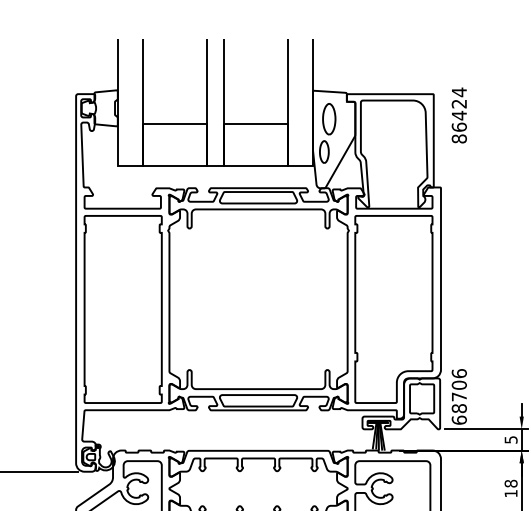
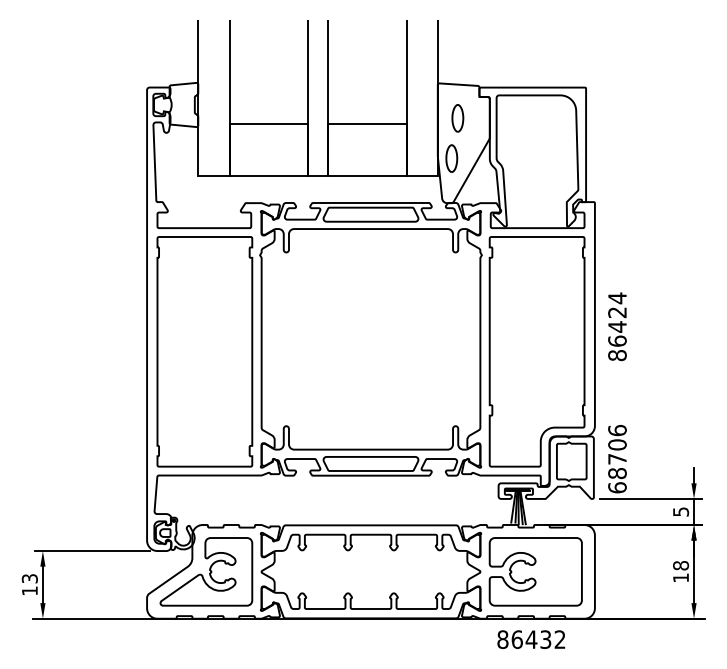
text: (459, 115) -> (617, 326), moved
part: (329, 119) -> (457, 118), size x0.71

